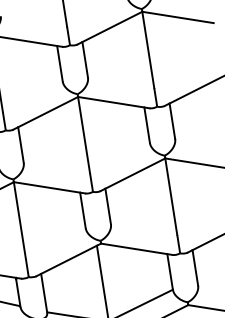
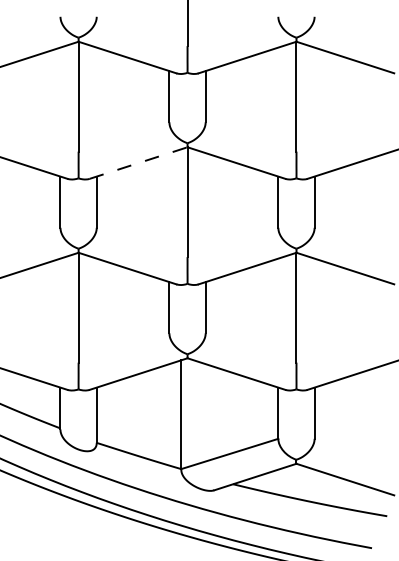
line: (46, 112) -> (139, 162), solid -> dashed

